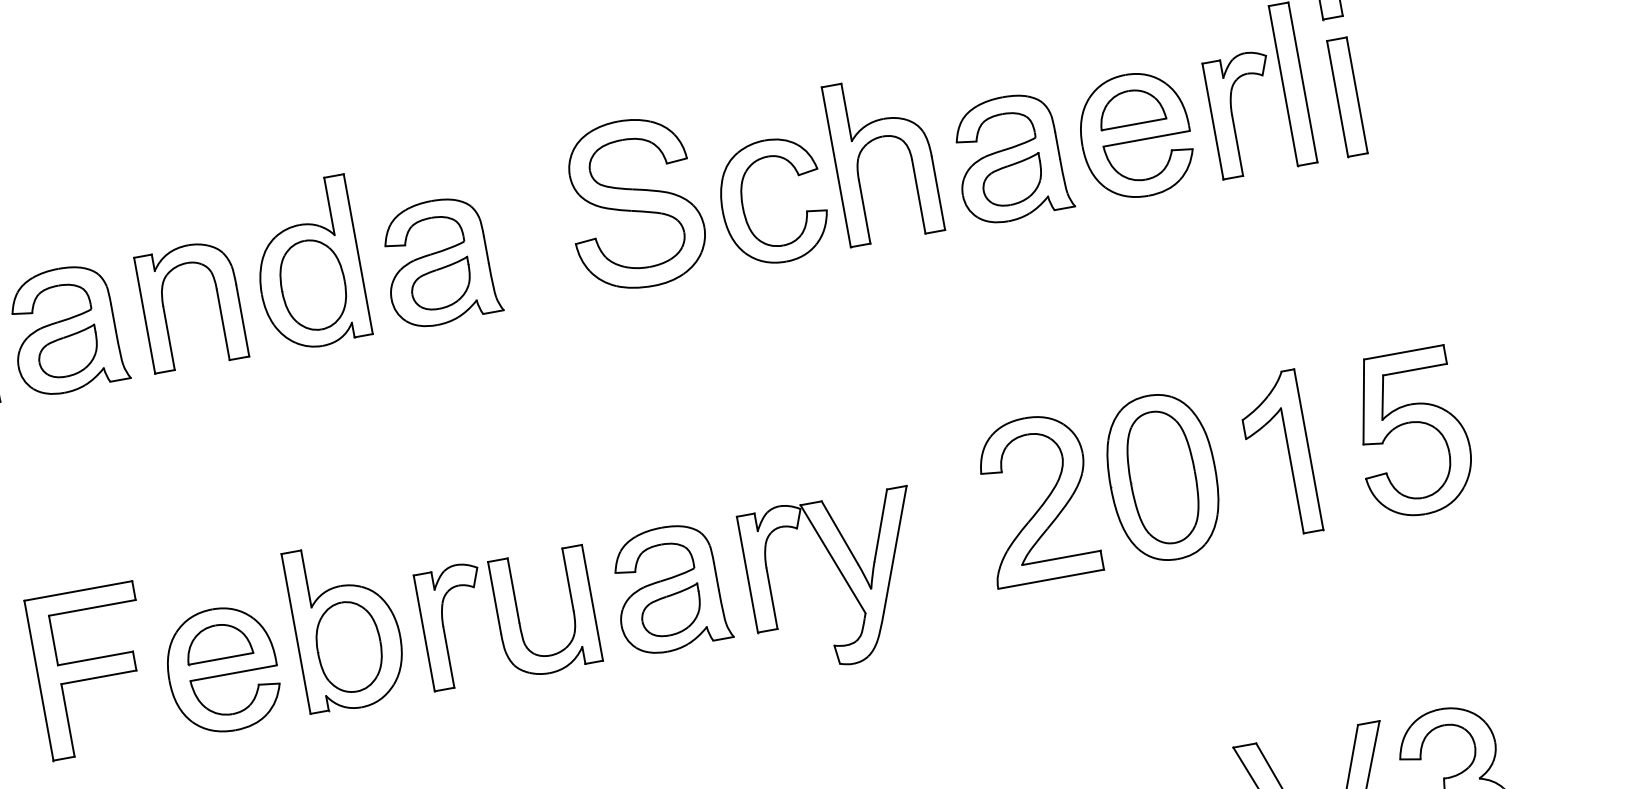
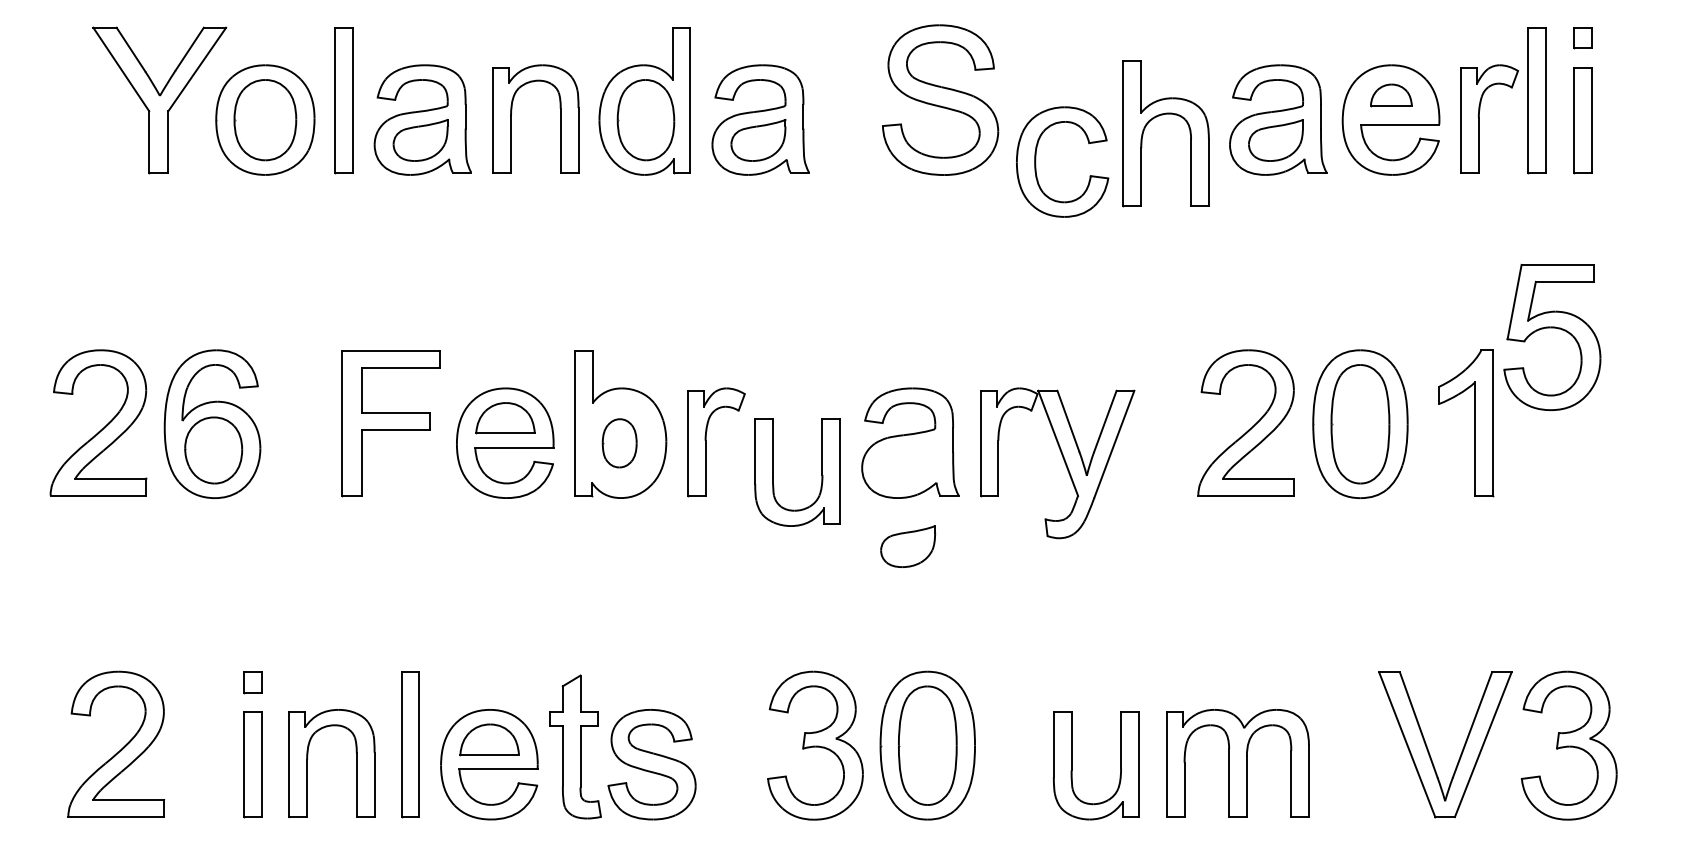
part: (1131, 108) -> (1391, 95), size x0.7
part: (872, 141) -> (1159, 116), moved
part: (744, 206) -> (1036, 161), moved
part: (1410, 423) -> (1552, 328), moved
part: (670, 611) -> (907, 546), moved
part: (519, 617) -> (773, 472), moved
part: (348, 647) -> (619, 443), size x0.6

